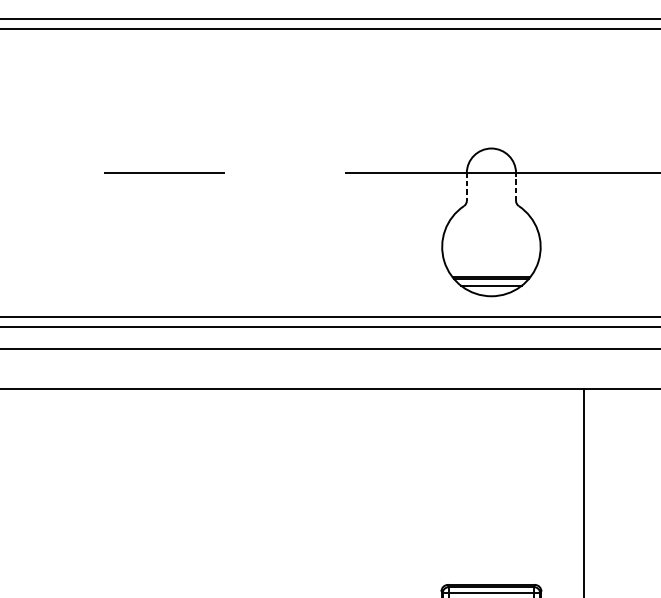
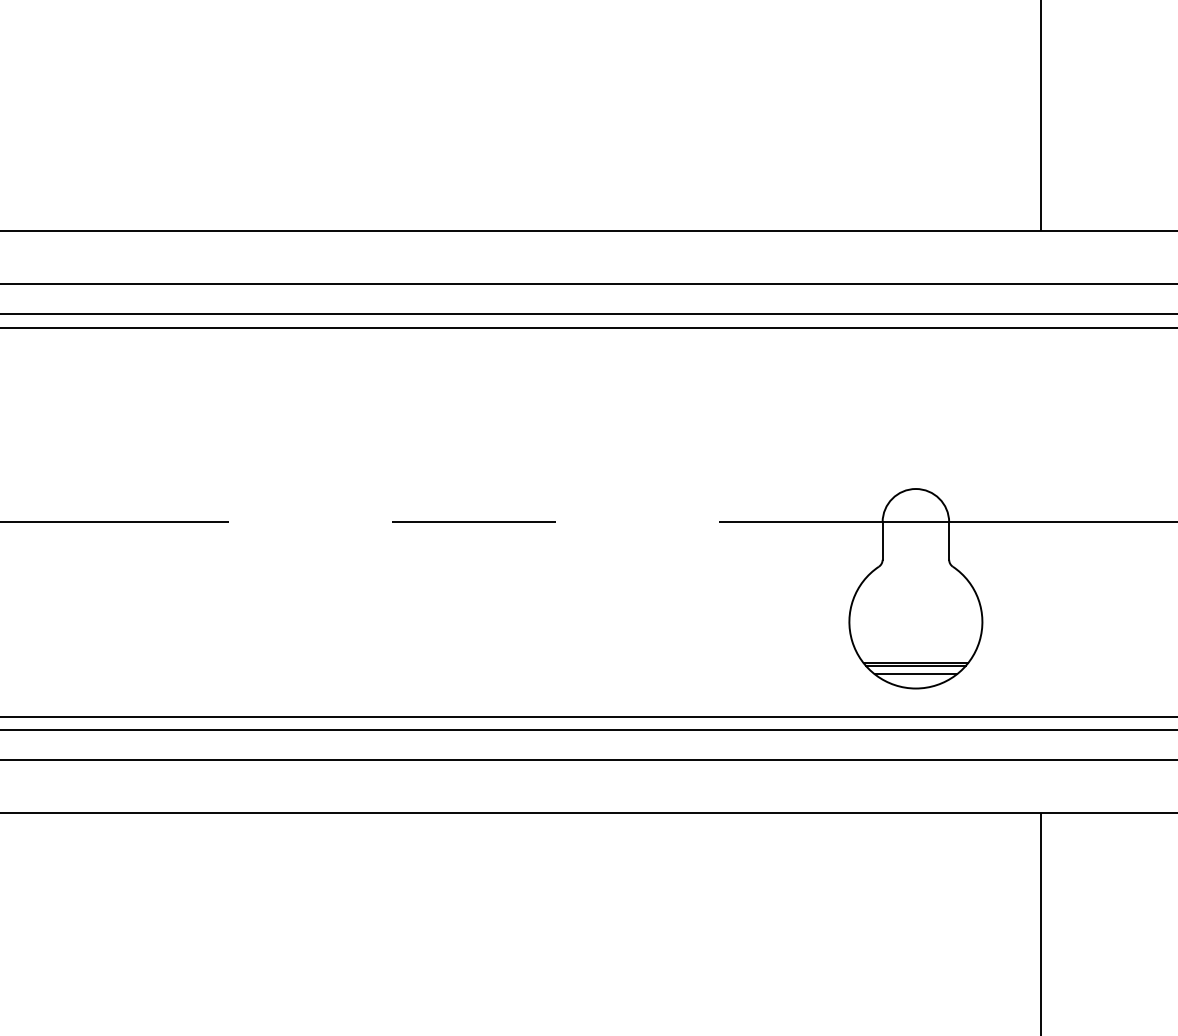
line: (466, 187) -> (882, 541), dashed -> solid
line: (516, 187) -> (949, 541), dashed -> solid

